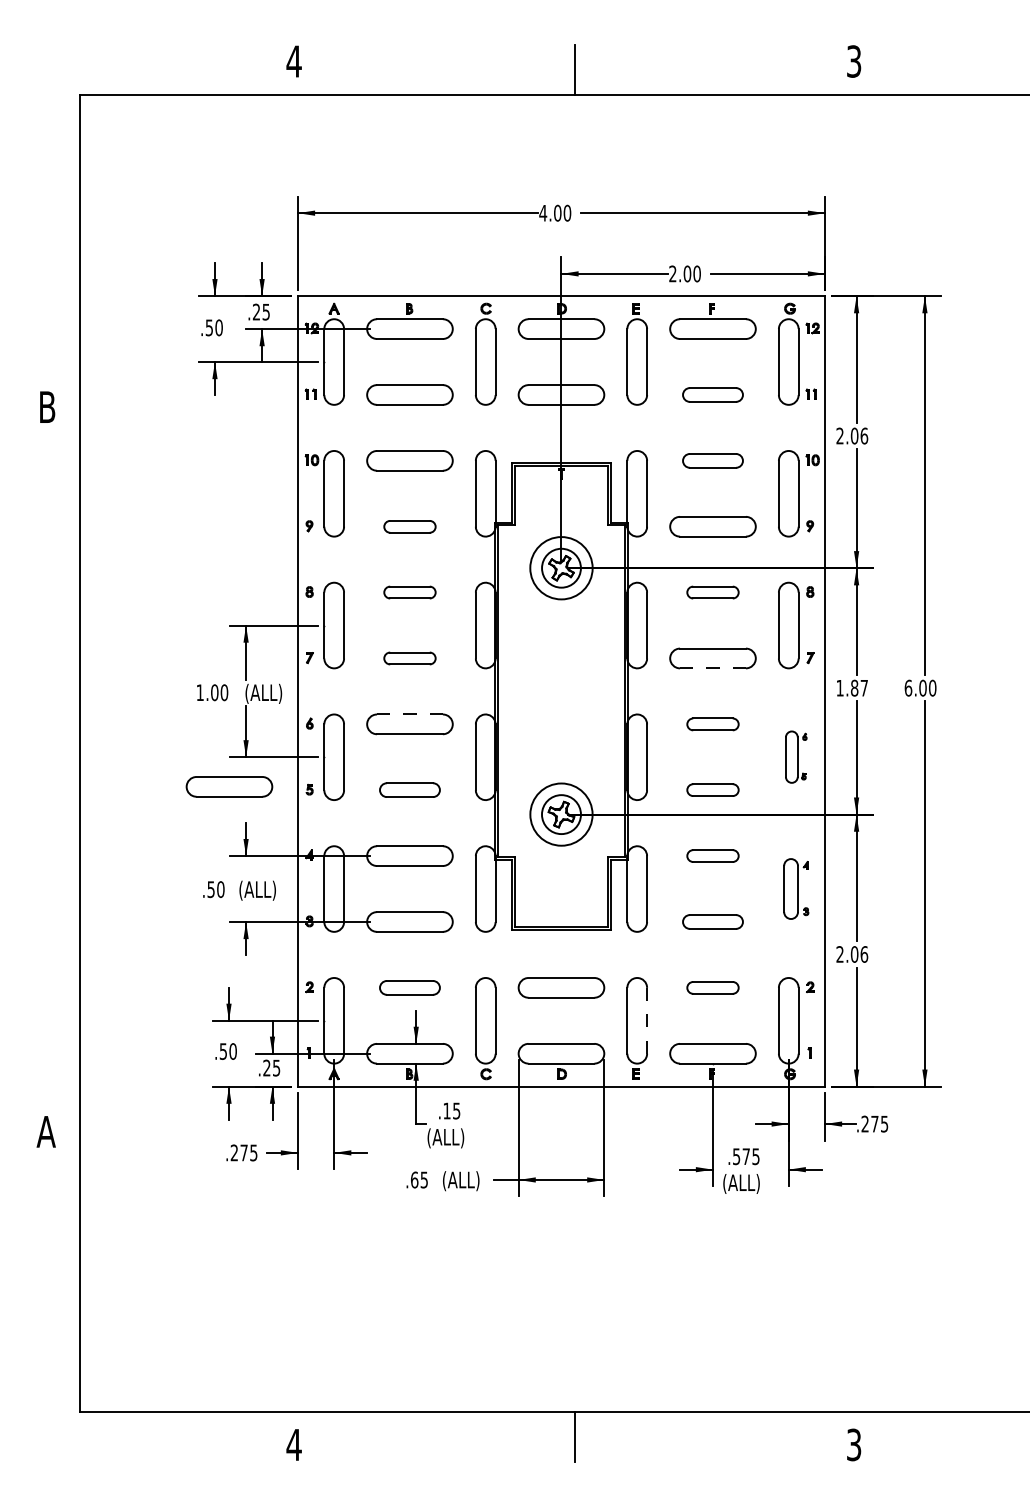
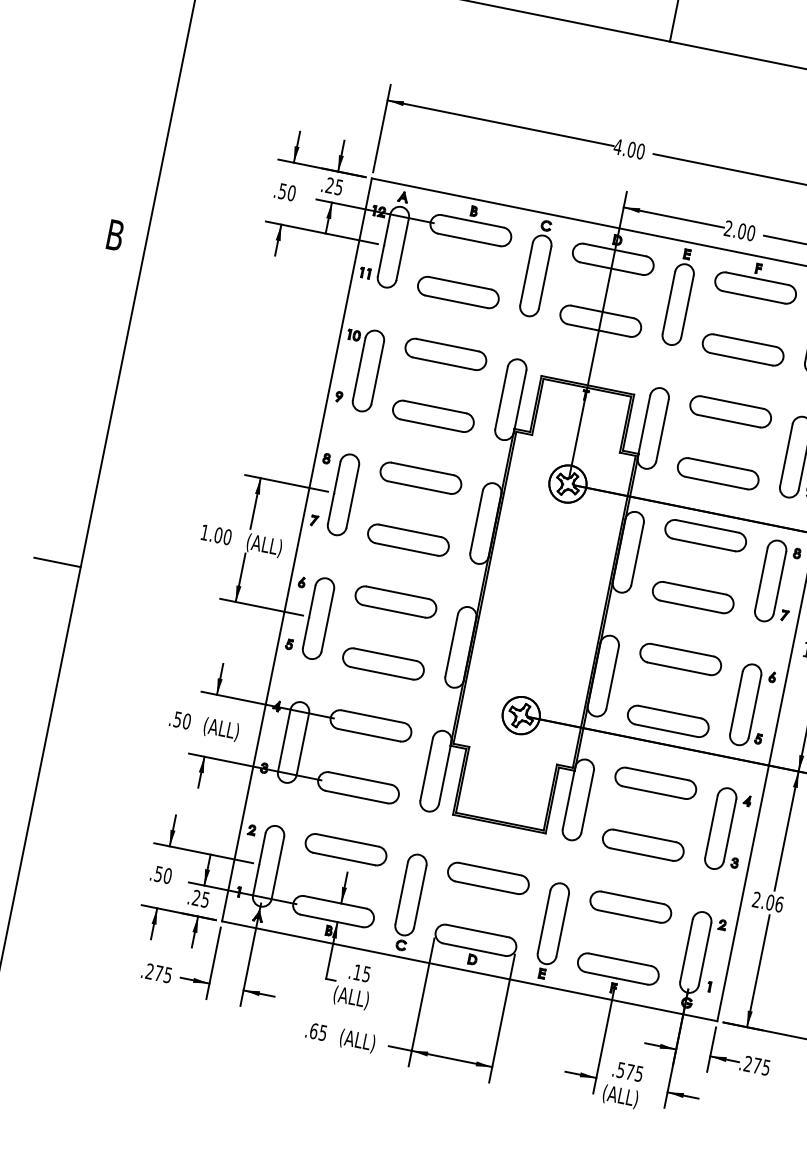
part: (712, 394) -> (742, 349), size x1.43
part: (712, 460) -> (730, 411), size x1.43
part: (409, 526) -> (433, 416), size x1.67
circle: (561, 567) -> (568, 483), size x0.62
part: (409, 592) -> (420, 478), size x1.67
part: (712, 592) -> (705, 535), size x1.67
part: (409, 658) -> (408, 540), size x1.67
line: (713, 668) -> (691, 607), dashed -> solid
line: (409, 714) -> (397, 592), dashed -> solid
part: (712, 724) -> (680, 659), size x1.67
line: (55, 753) -> (57, 562), added
part: (796, 756) -> (753, 705), size x1.67
part: (229, 786) -> (214, 626), removed
part: (409, 789) -> (383, 663), size x1.43
part: (712, 789) -> (667, 720), size x1.67
circle: (561, 814) -> (521, 715), size x0.62
part: (712, 855) -> (655, 782), size x1.67
part: (796, 888) -> (728, 829), size x1.43
part: (712, 921) -> (642, 844), size x1.43
part: (409, 987) -> (345, 849), size x1.43
part: (712, 987) -> (630, 906), size x1.67
line: (647, 1020) -> (563, 925), dashed -> solid

